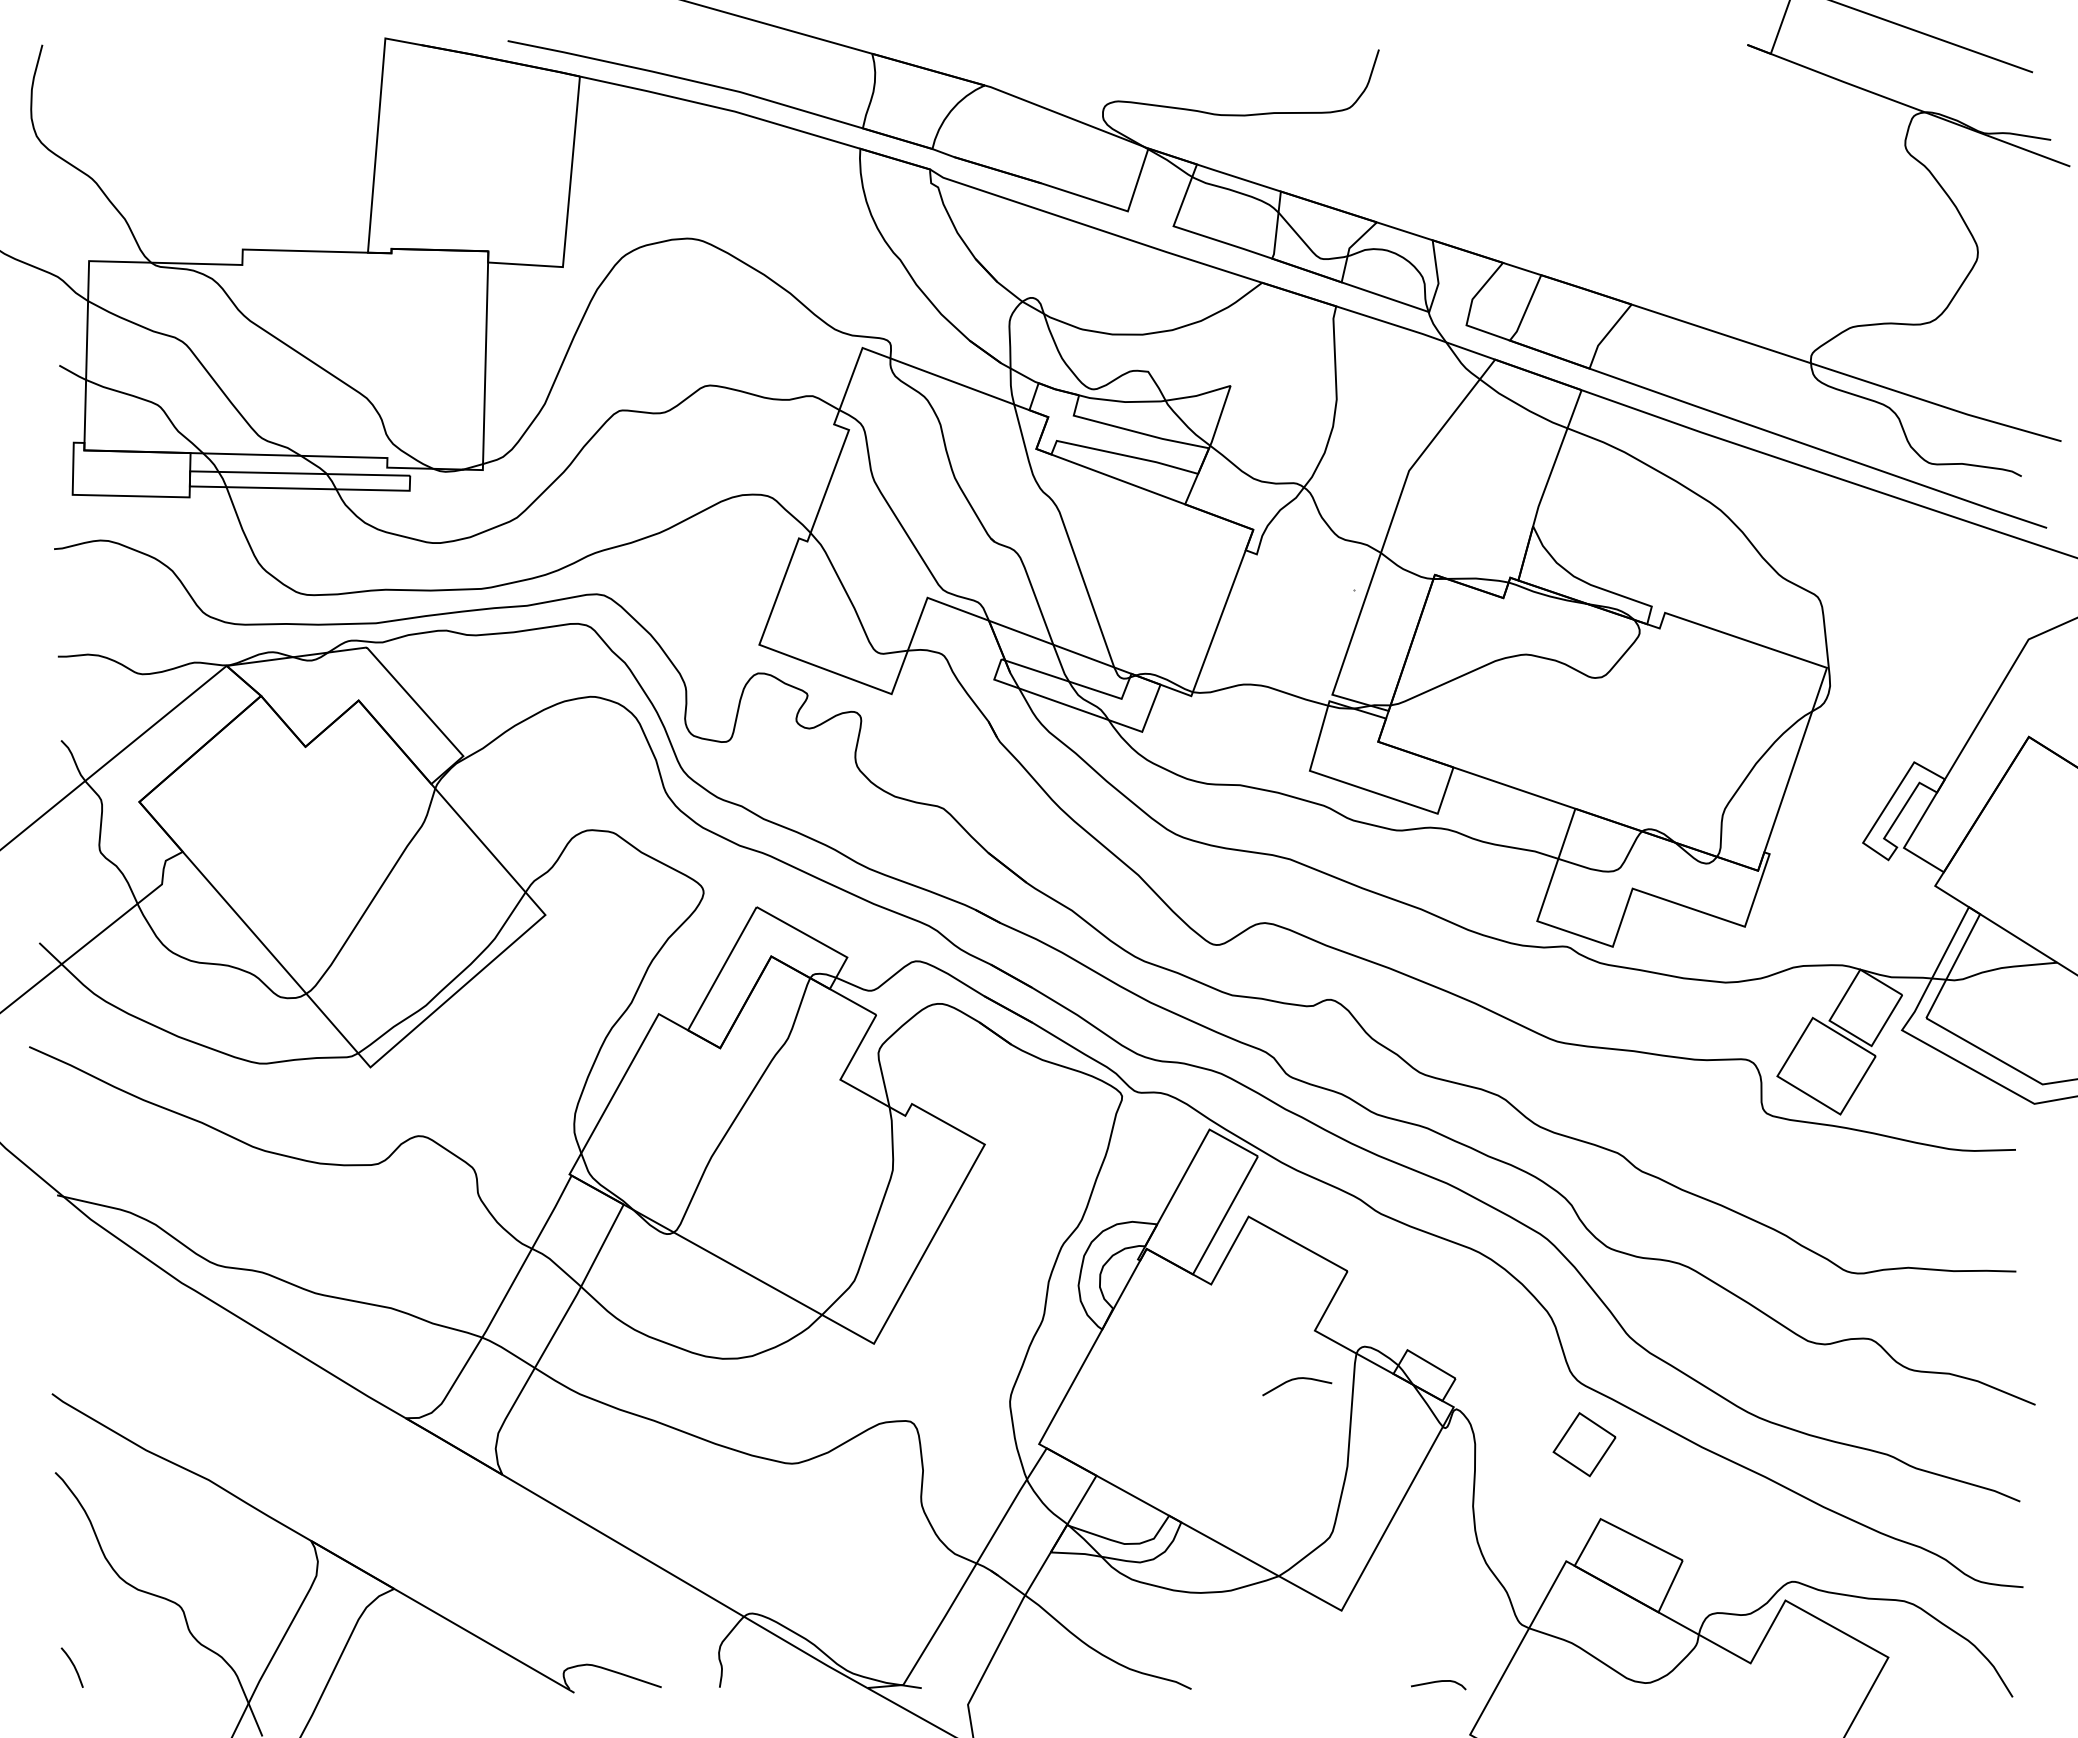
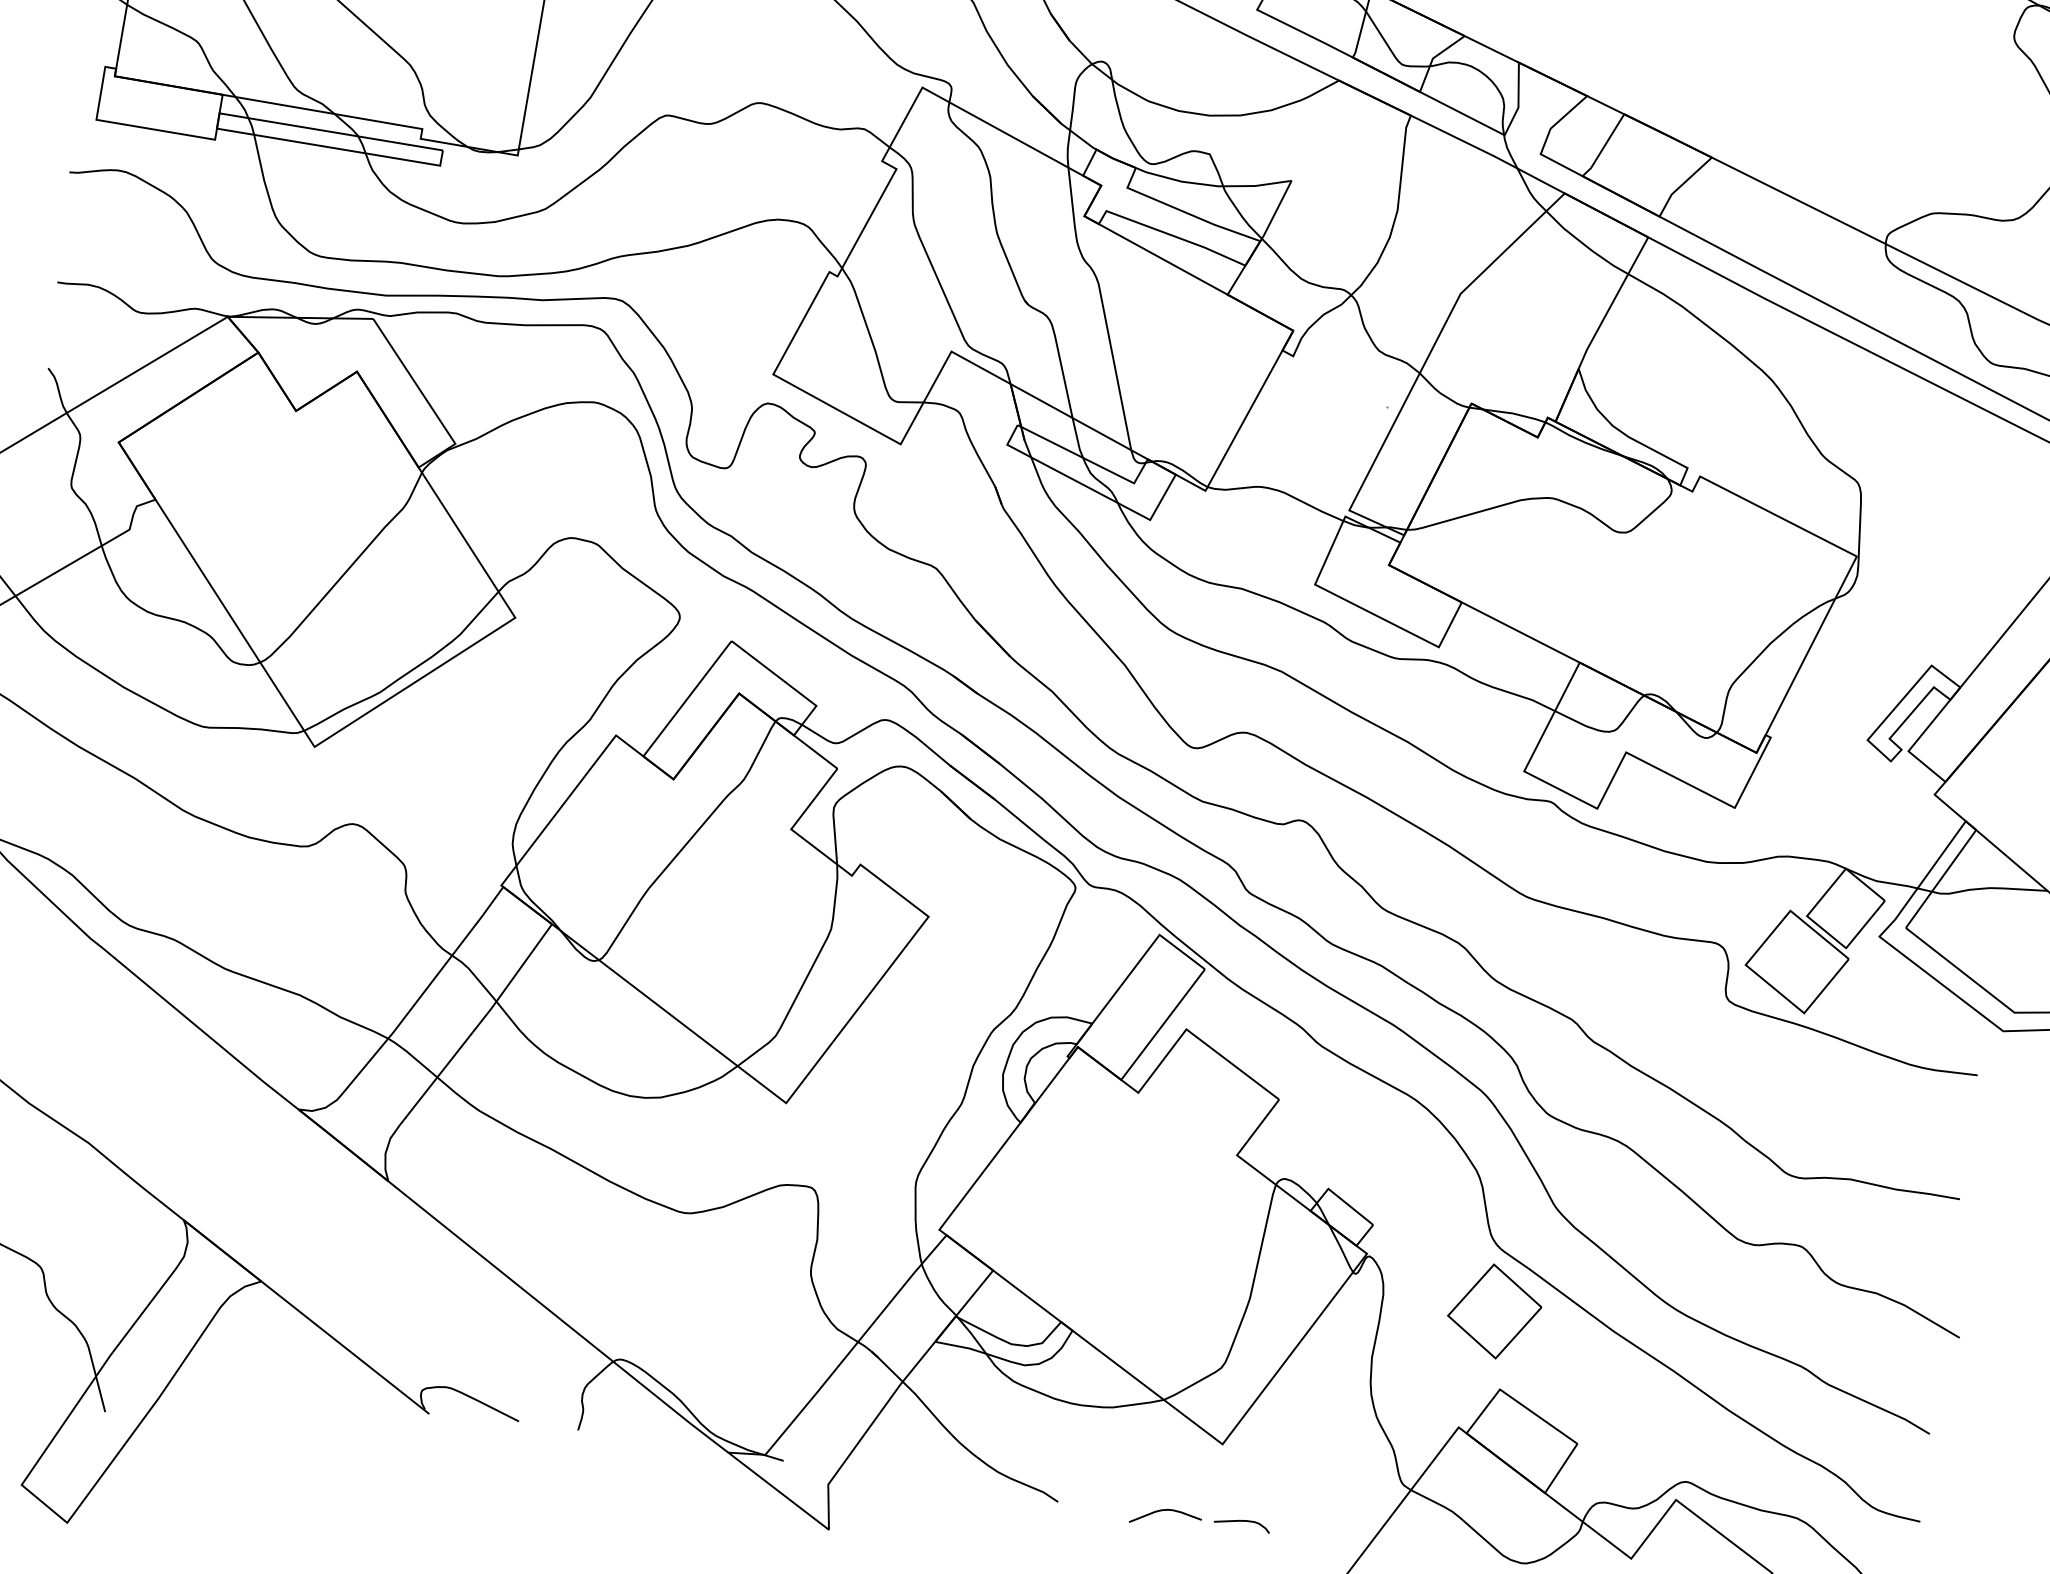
curve: (1297, 1379) -> (1167, 1510), moved
part: (1584, 1444) -> (1494, 1311), size x1.43
curve: (1438, 1682) -> (1242, 1521), moved

